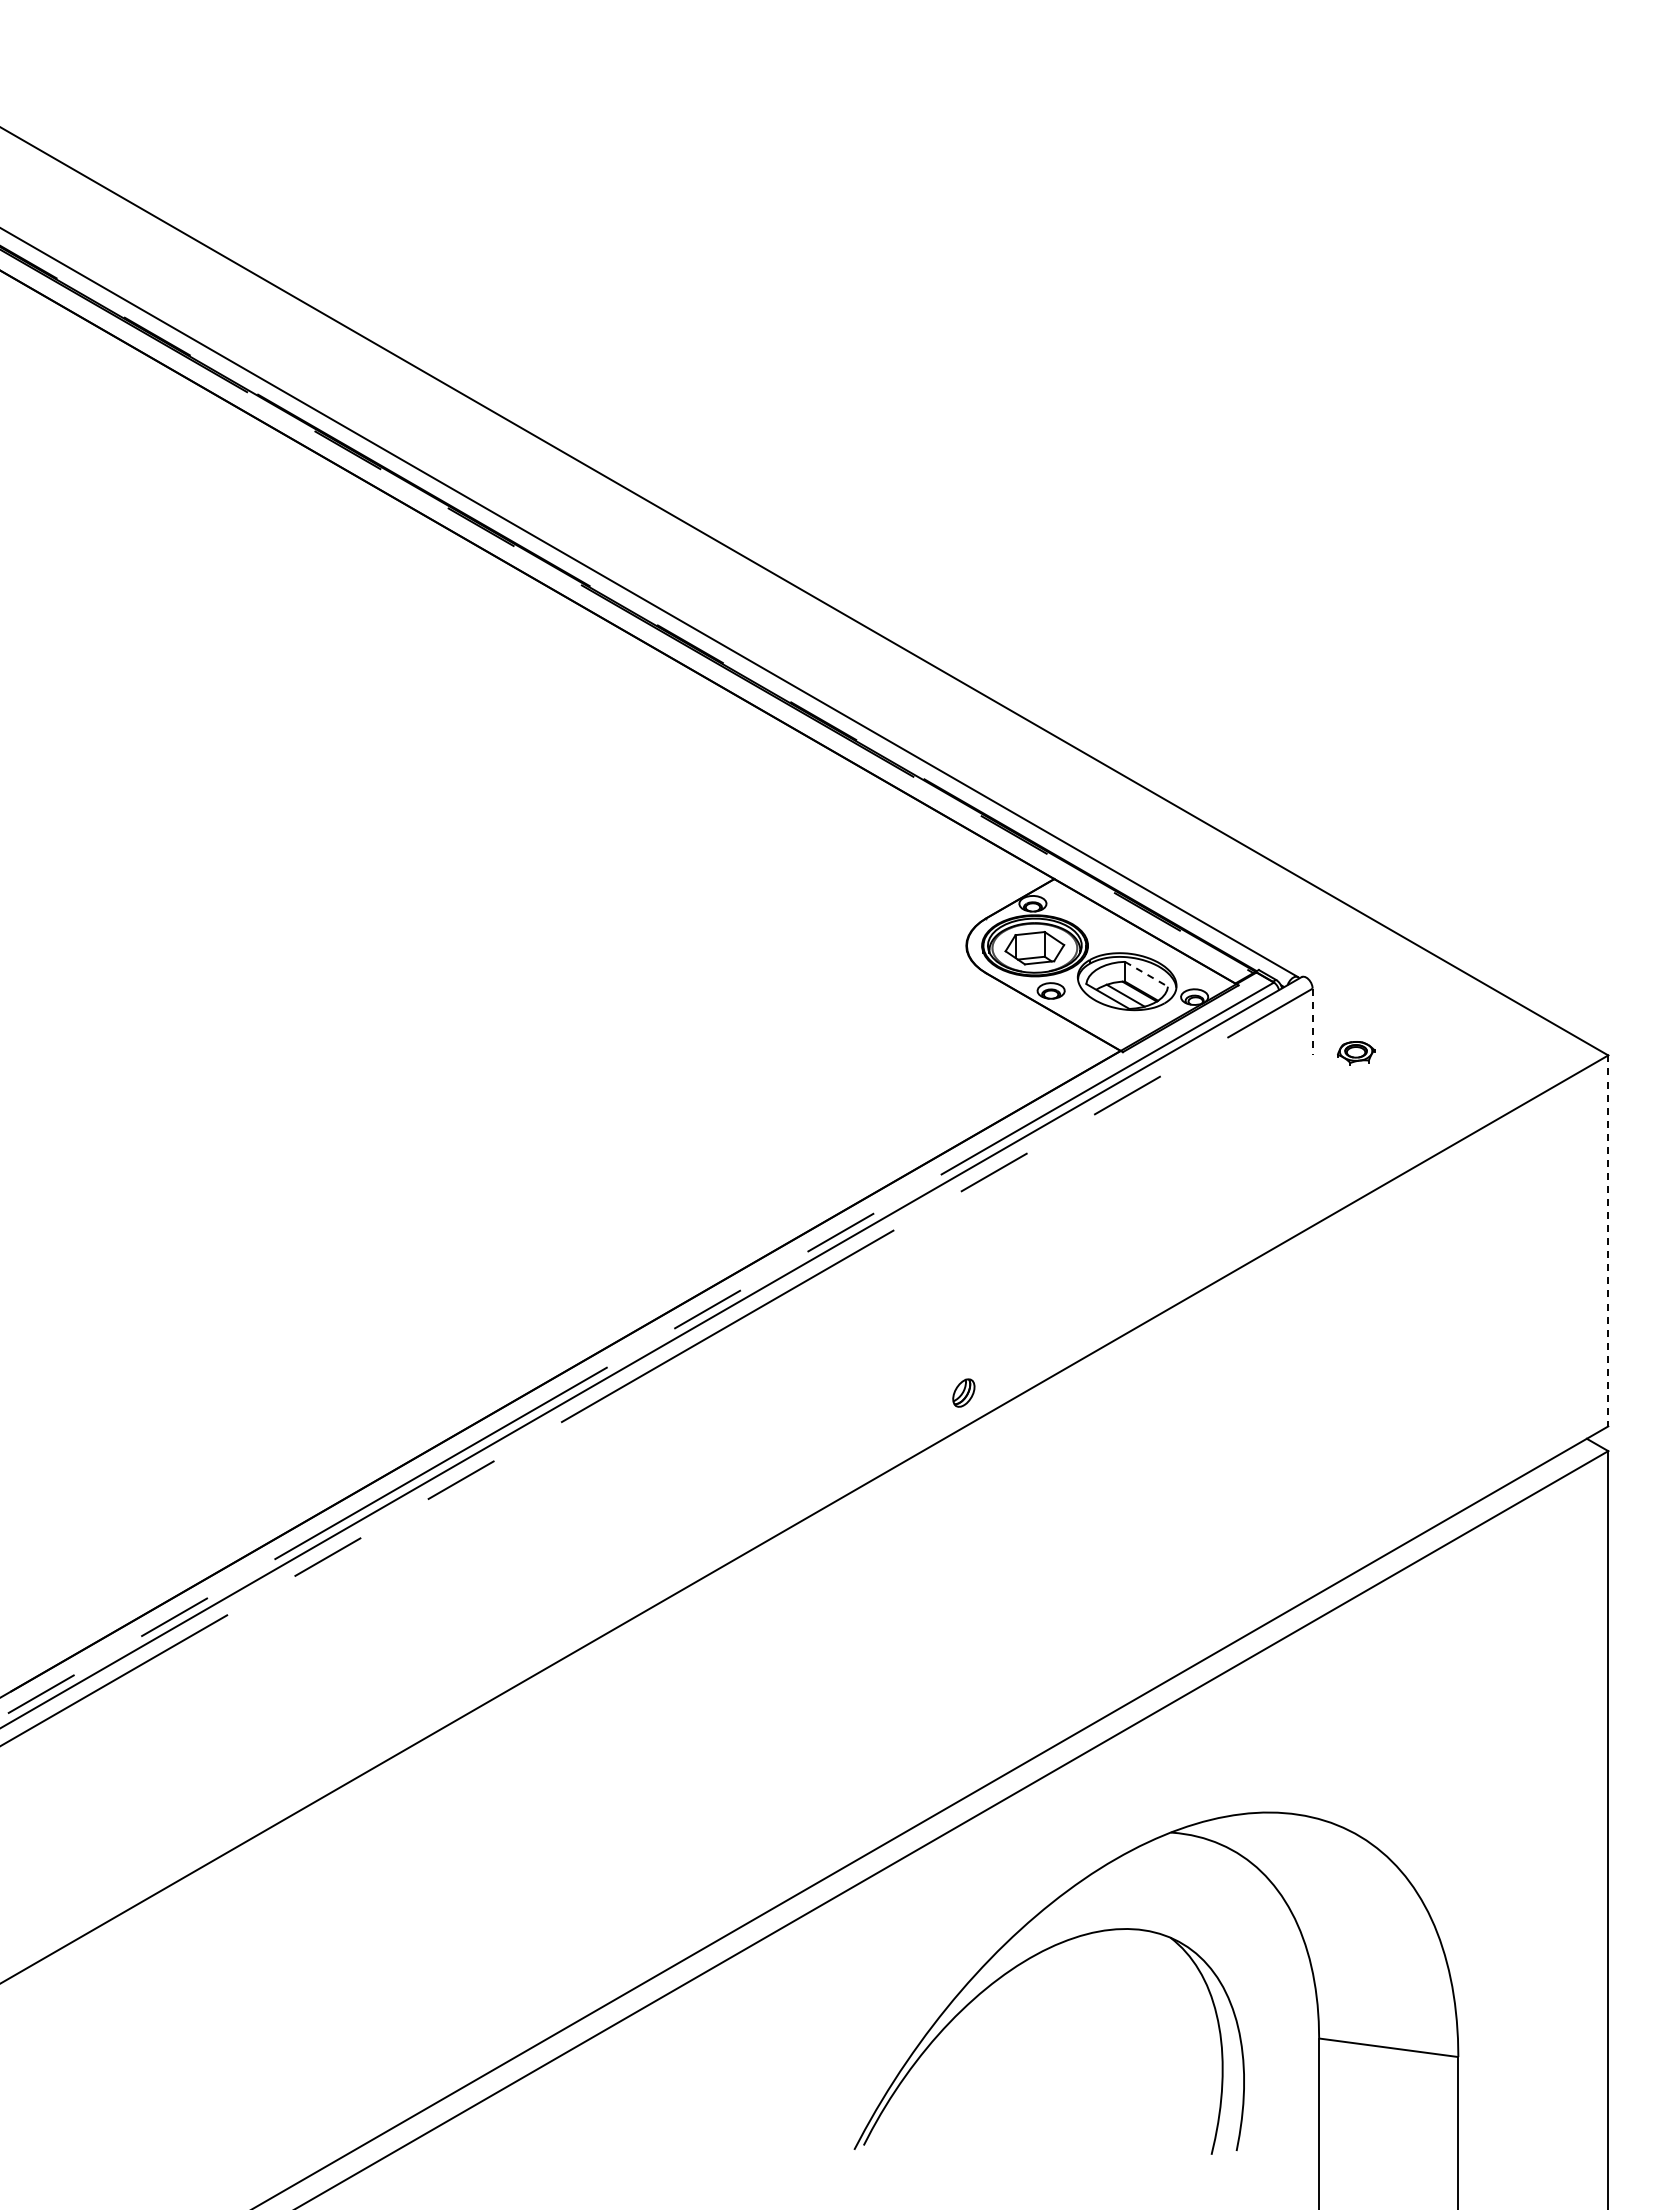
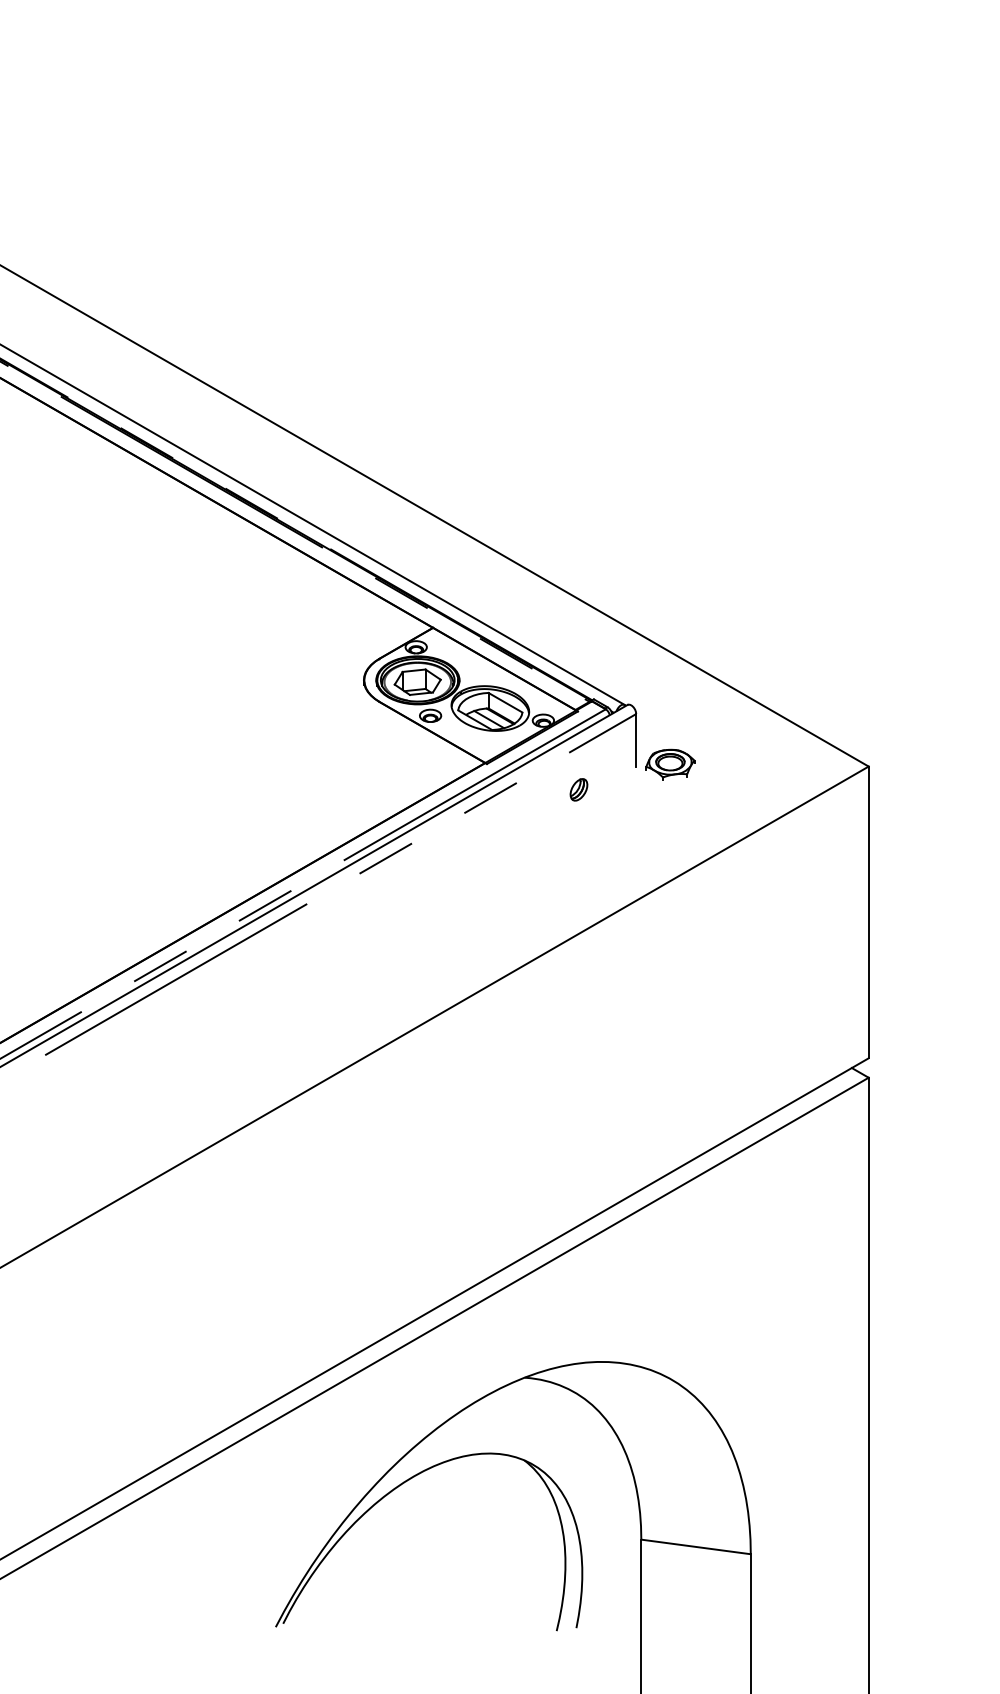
line: (1146, 974) -> (505, 702), dashed -> solid
line: (1312, 1022) -> (636, 740), dashed -> solid
part: (1355, 1053) -> (669, 765), size x1.67
line: (1608, 1241) -> (868, 912), dashed -> solid
part: (963, 1392) -> (578, 789), moved

